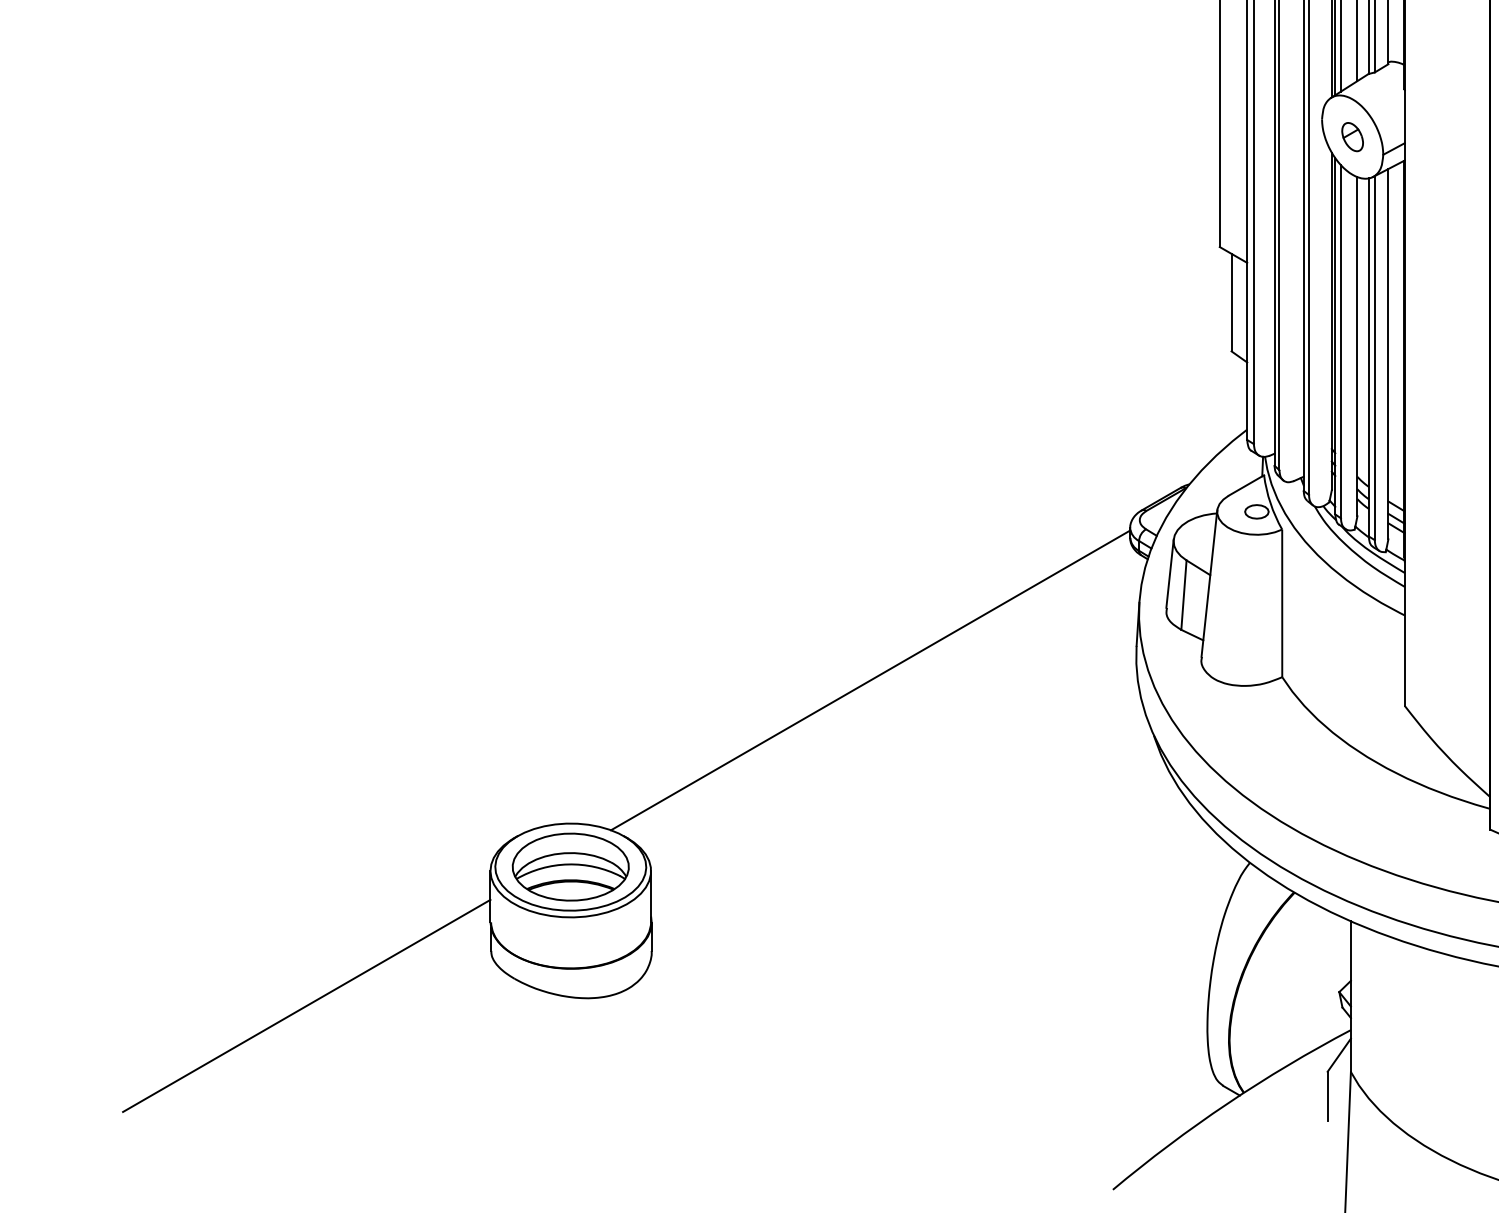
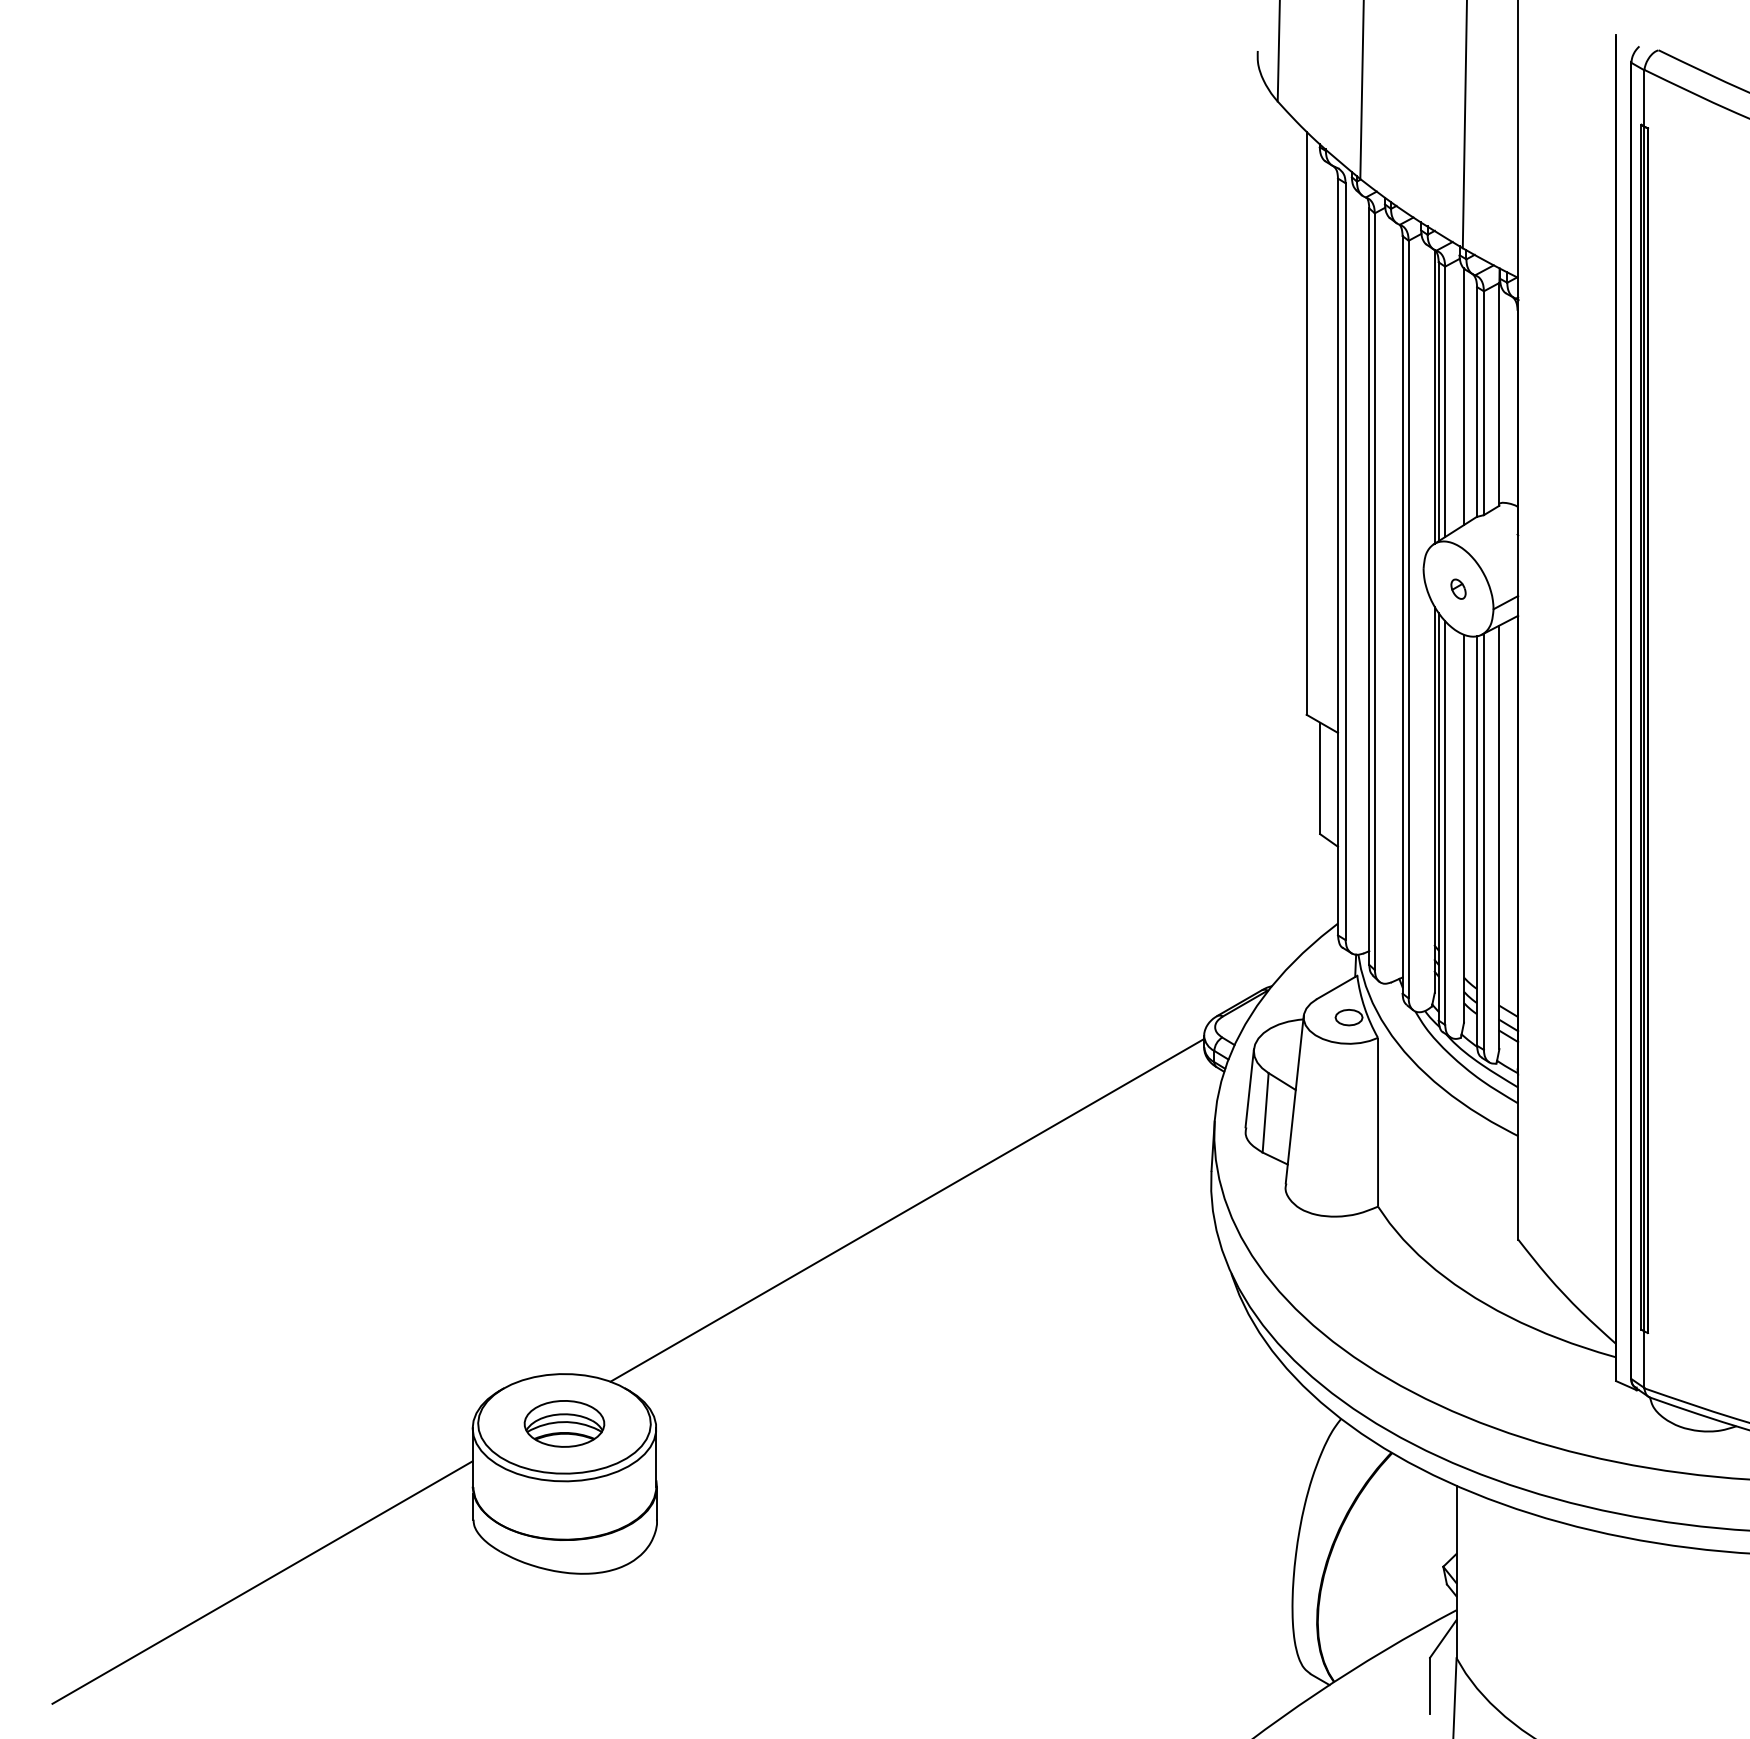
part: (1352, 137) -> (1458, 589), size x0.6
part: (570, 866) -> (564, 1423), size x0.6

